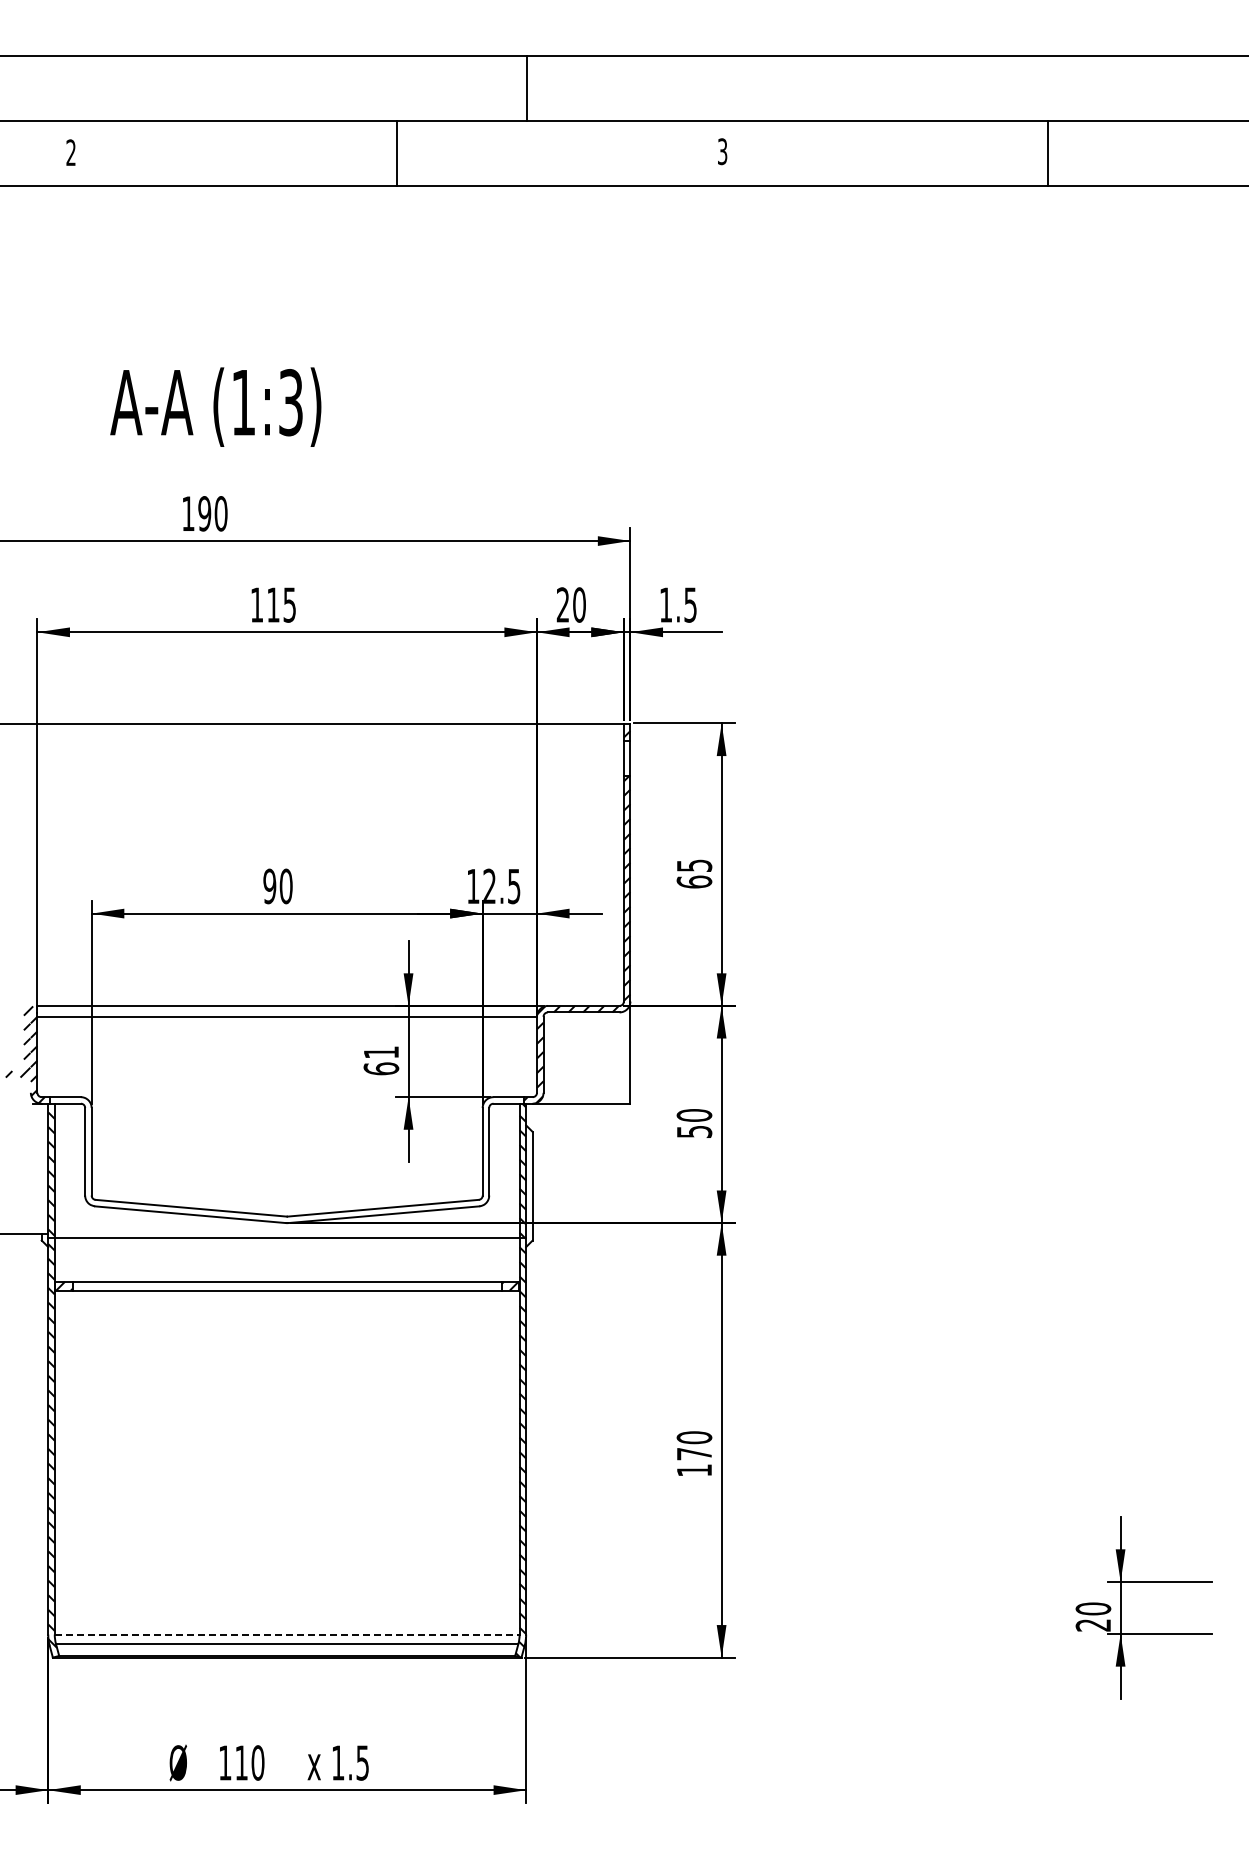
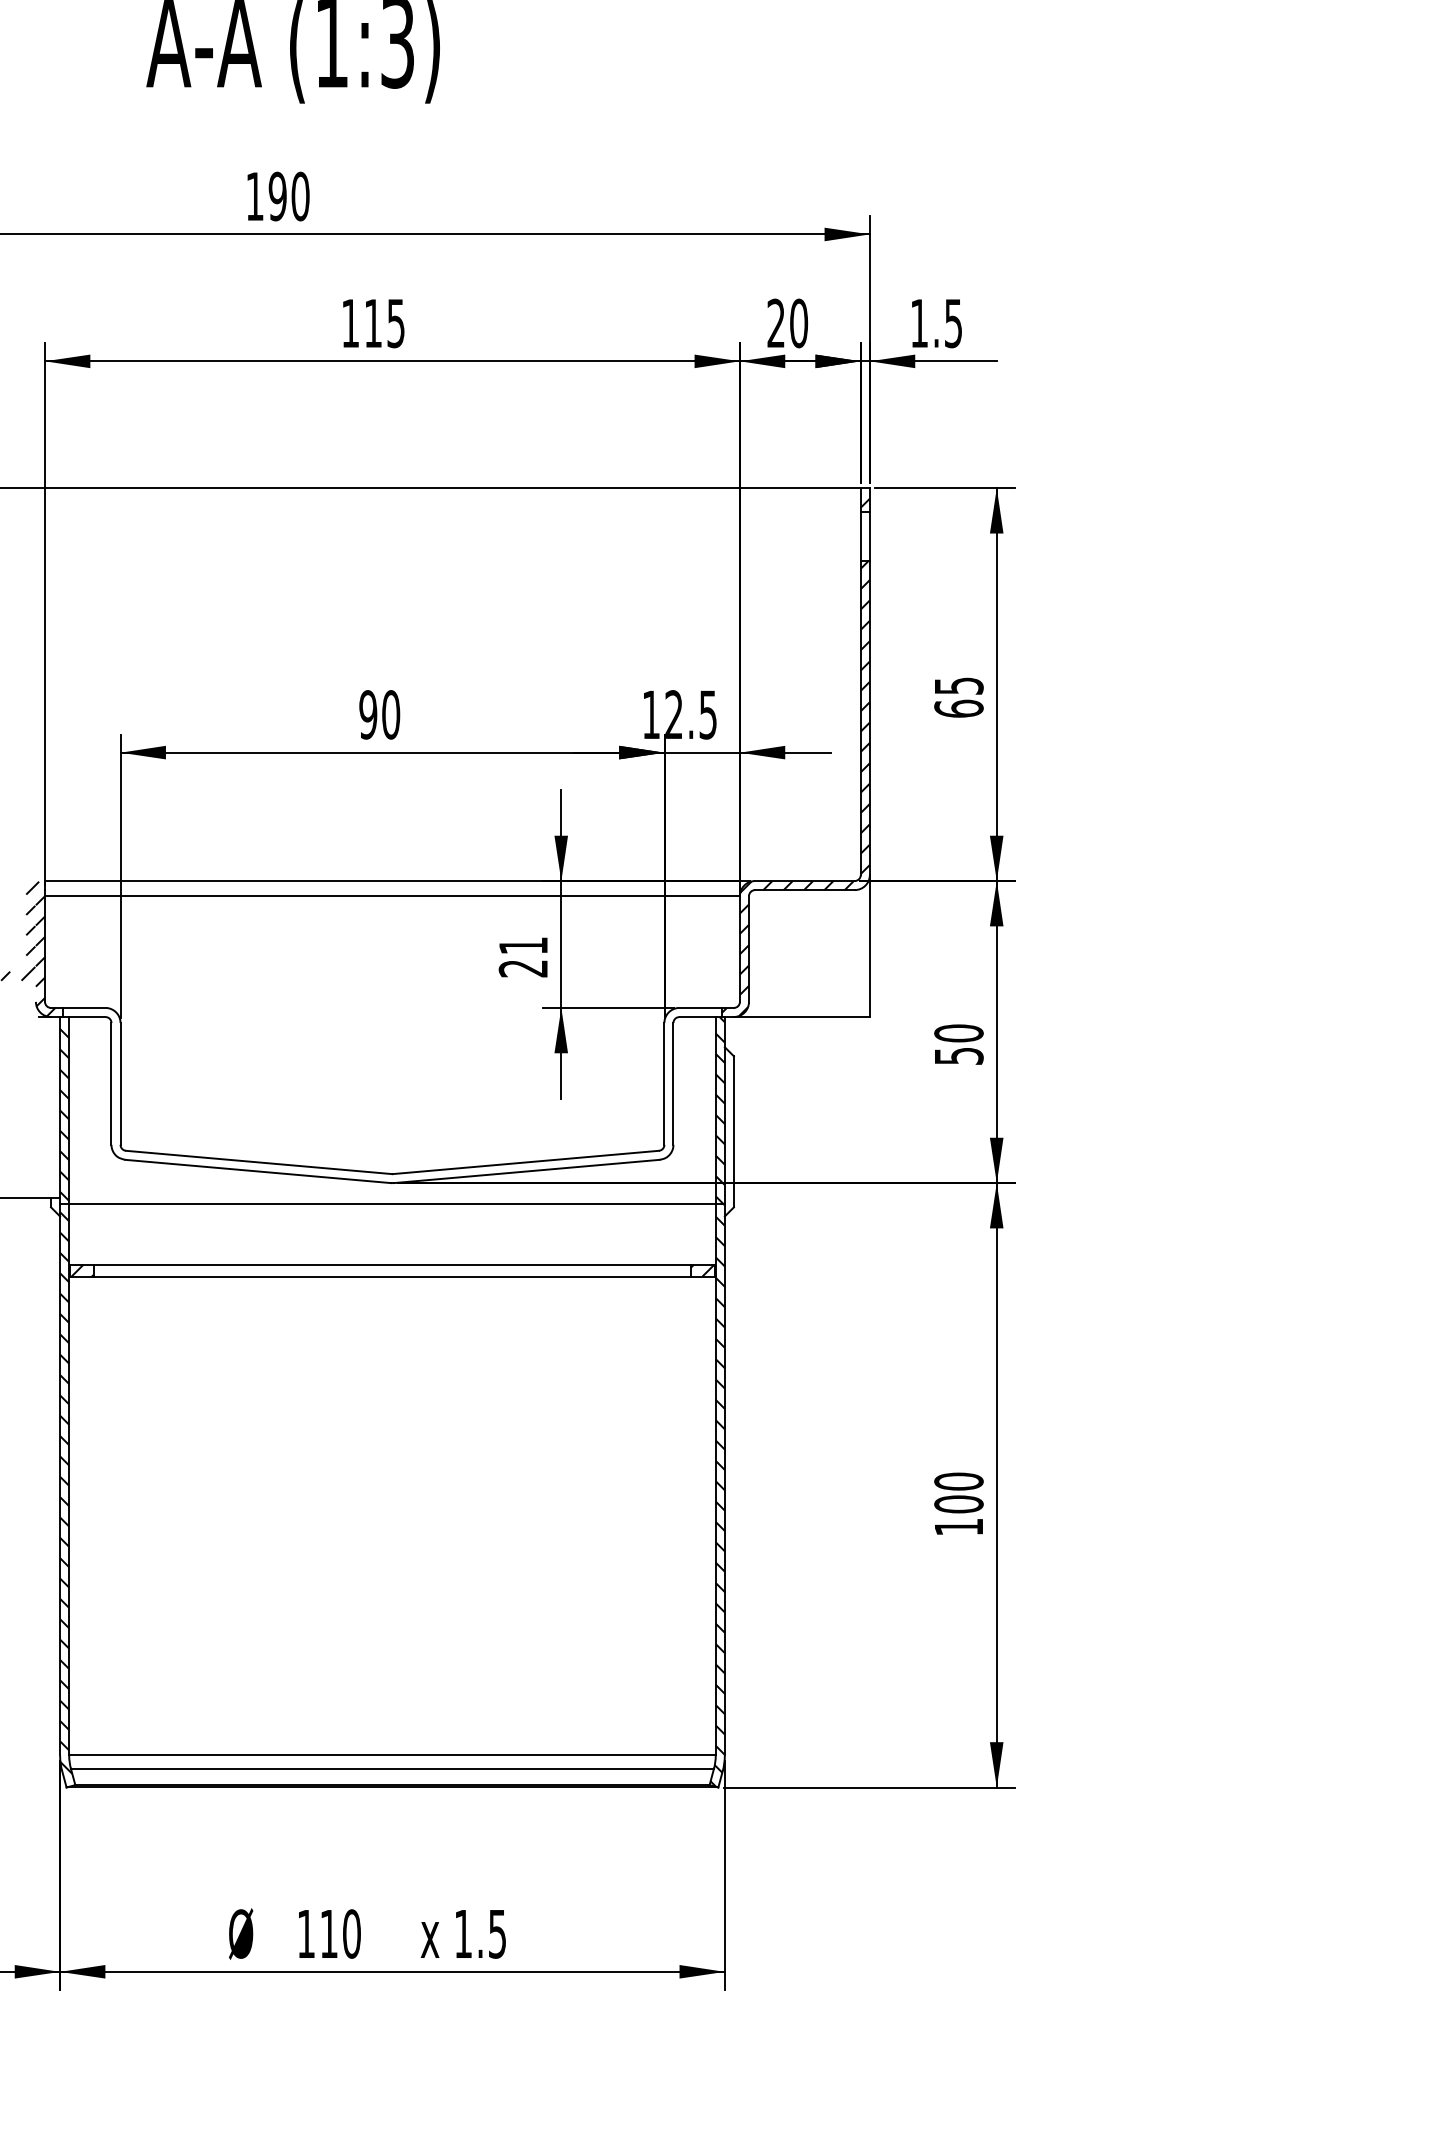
text: (381, 1068) -> (523, 968), 61 -> 21
text: (694, 1453) -> (958, 1503), 170 -> 100
line: (287, 1634) -> (392, 1755), dashed -> solid

